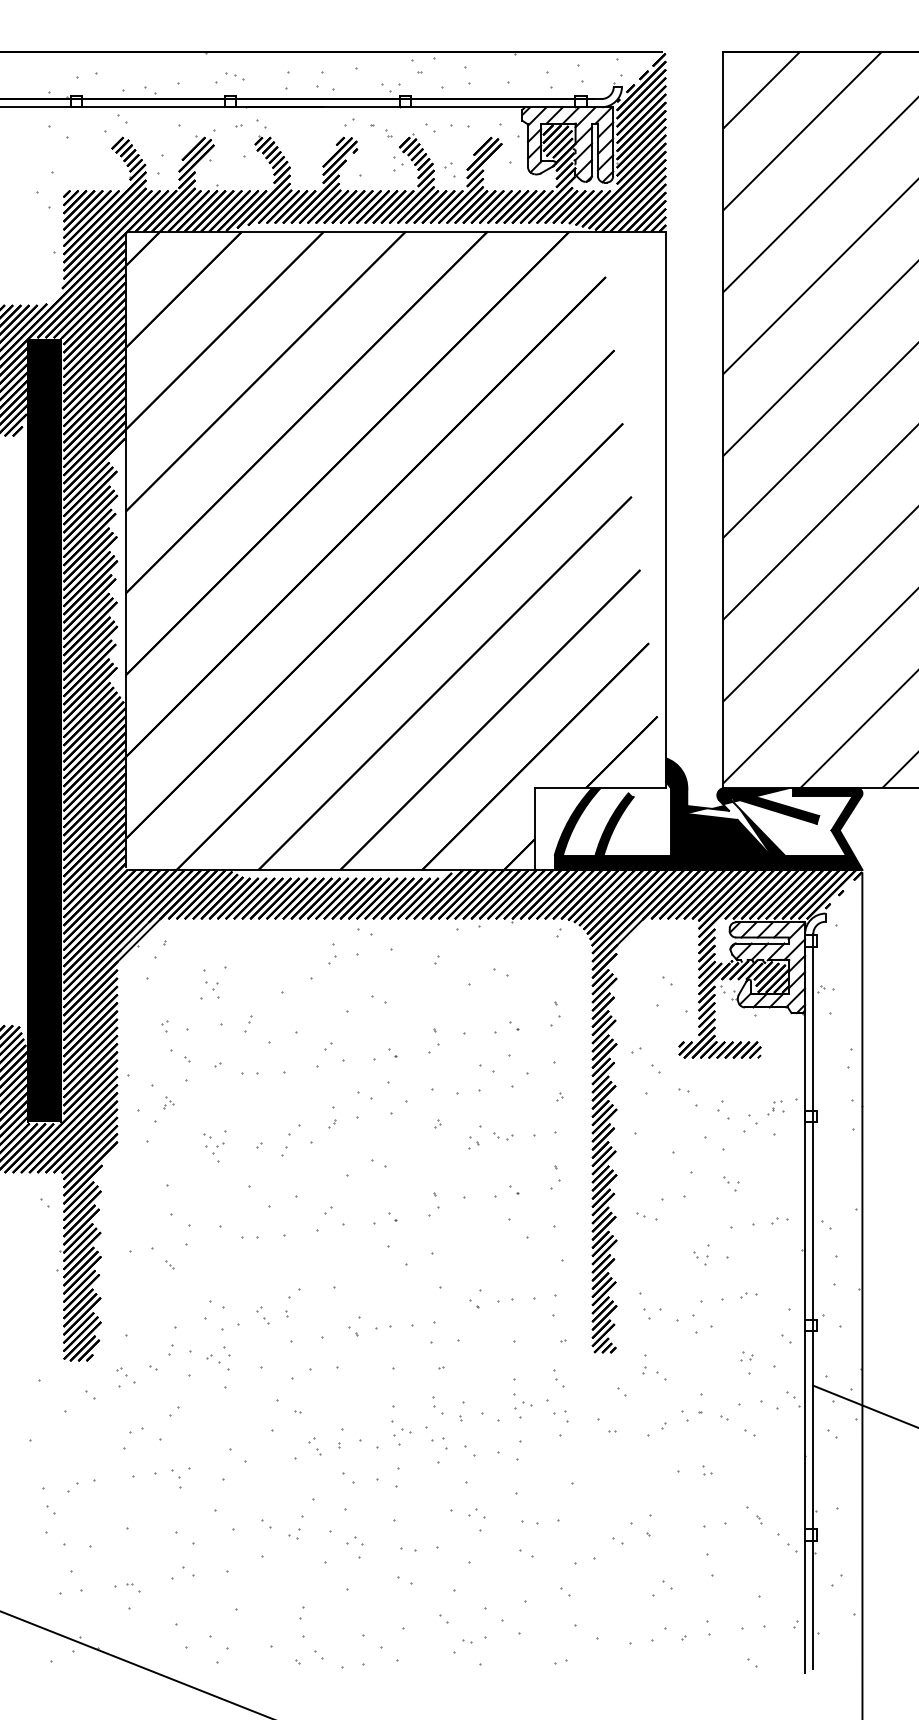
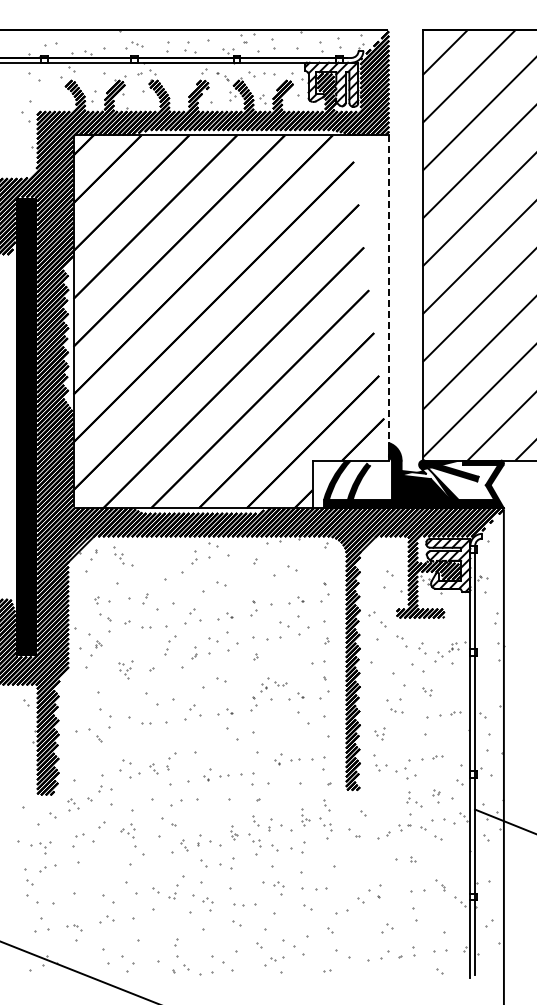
line: (666, 509) -> (389, 297), solid -> dashed
part: (211, 984) -> (118, 555), moved
part: (555, 1014) -> (324, 592), size x1.4
part: (490, 1137) -> (273, 684), moved
part: (291, 1140) -> (170, 645), moved
part: (555, 1176) -> (324, 687), size x1.6
part: (646, 1216) -> (396, 710), moved
part: (700, 1255) -> (379, 733), moved
part: (218, 1358) -> (127, 830), moved
part: (654, 1368) -> (414, 799), moved
part: (522, 1399) -> (305, 817), size x0.7
part: (401, 1424) -> (234, 832), size x0.6
part: (171, 1477) -> (40, 847), moved
part: (529, 1522) -> (309, 889), size x1.6

